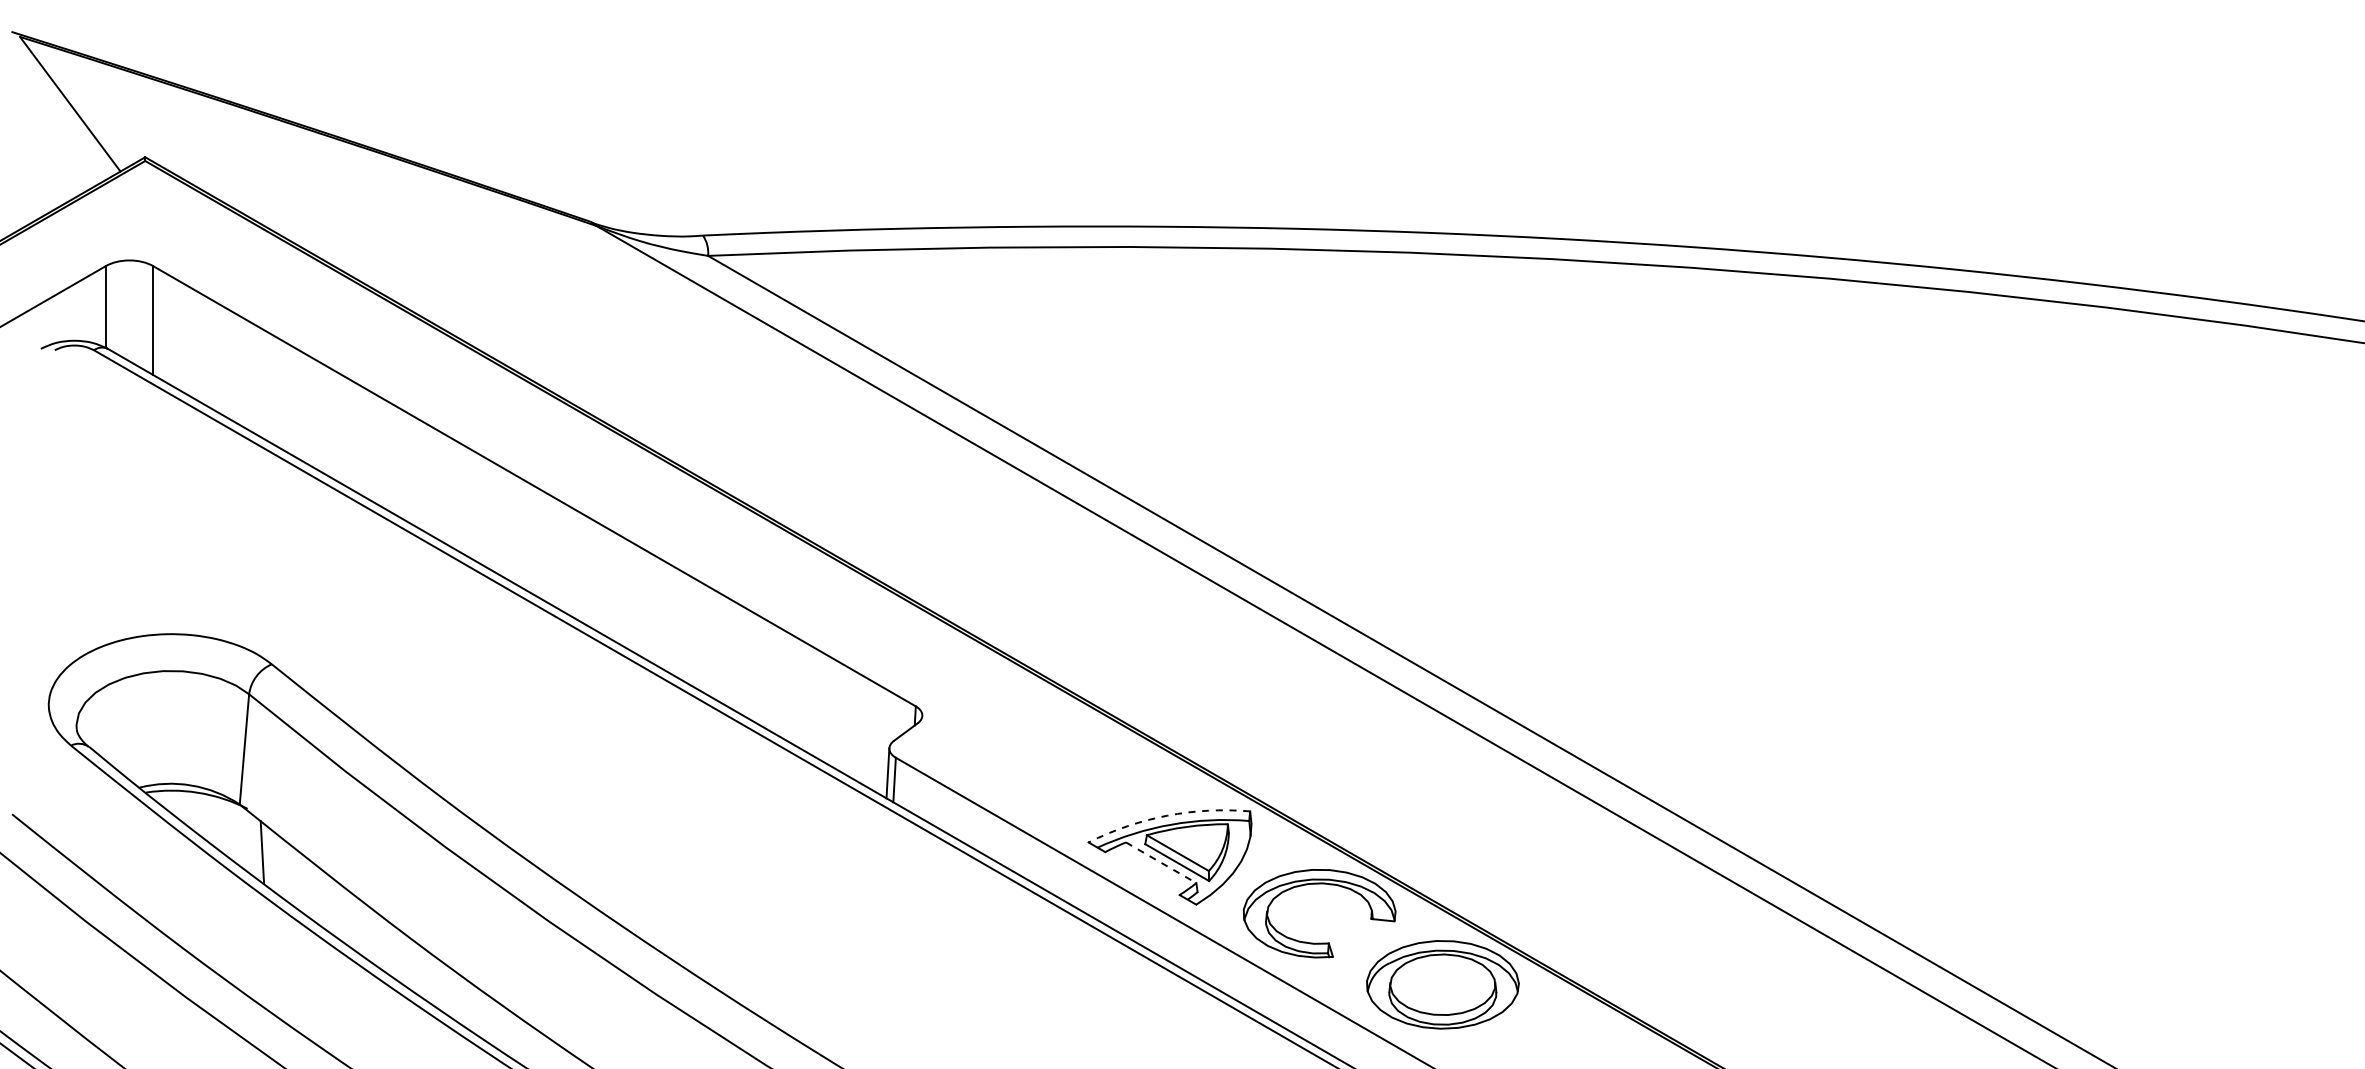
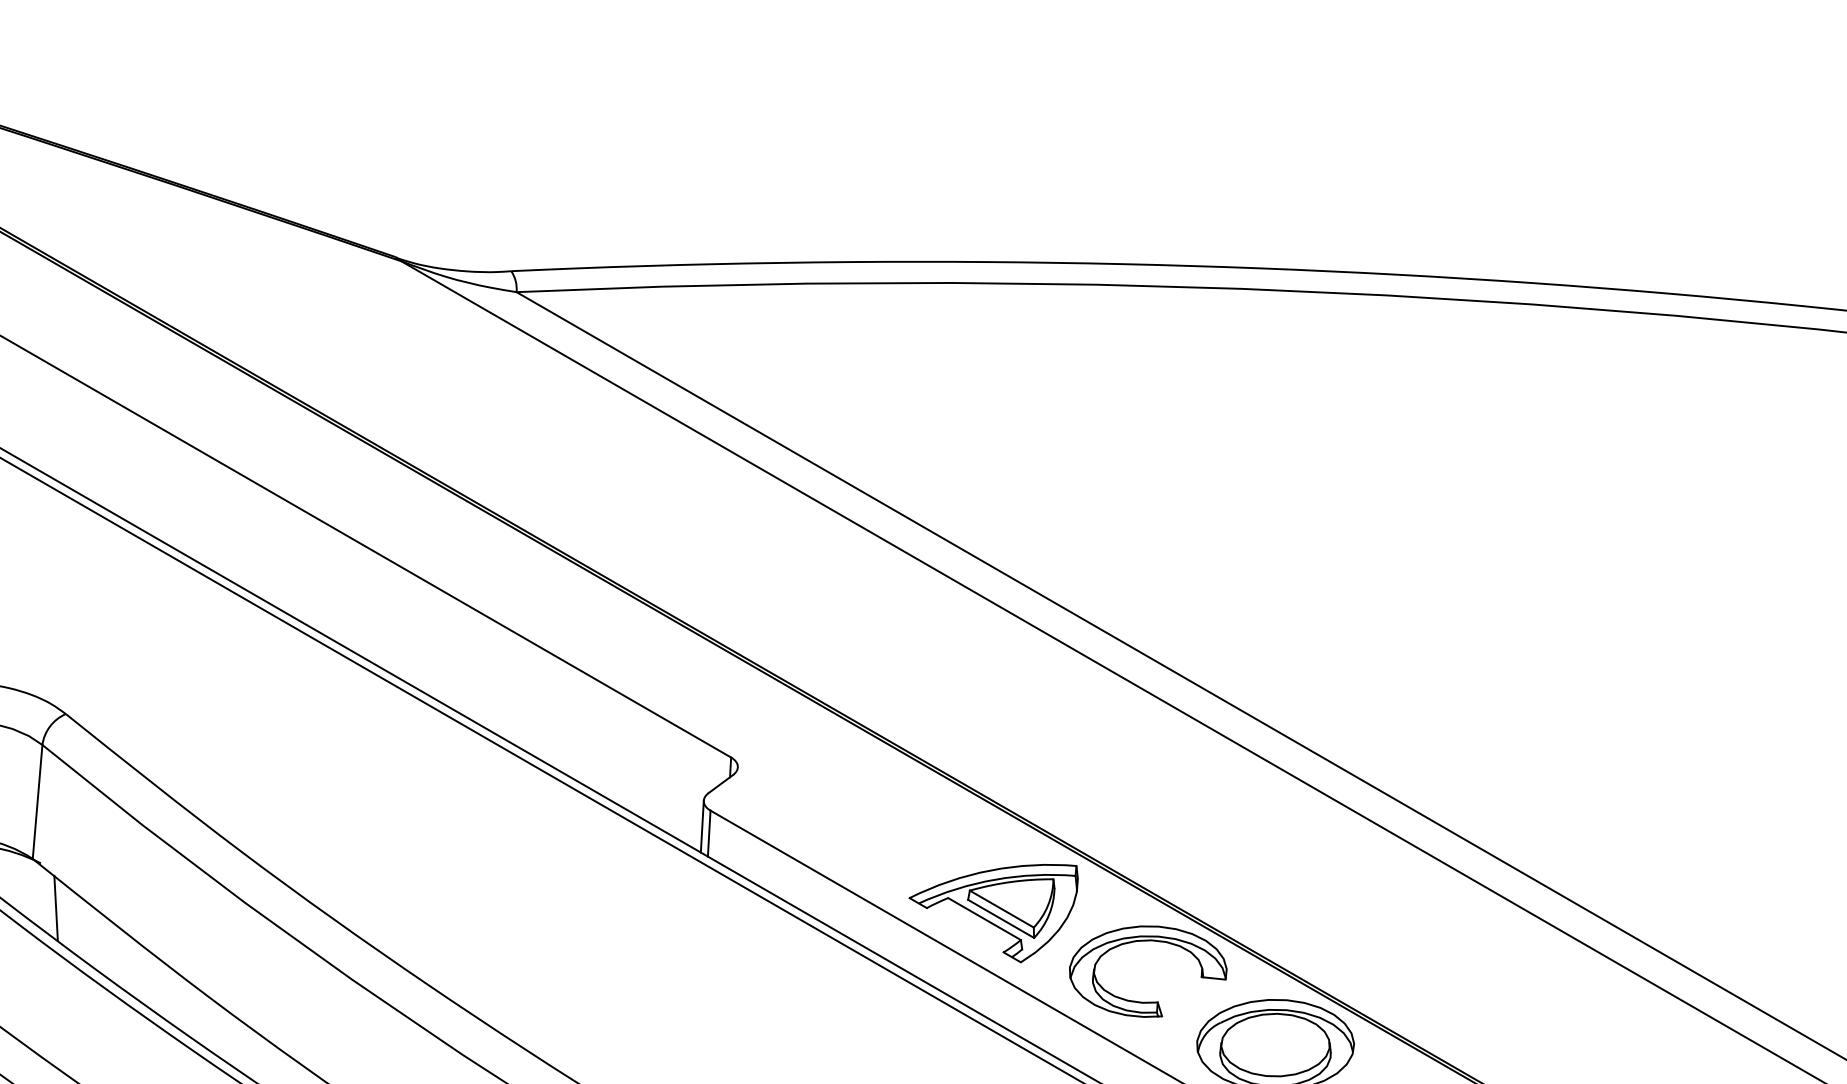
arc: (1167, 815) -> (991, 870), dashed -> solid
line: (1161, 862) -> (984, 918), dashed -> solid

